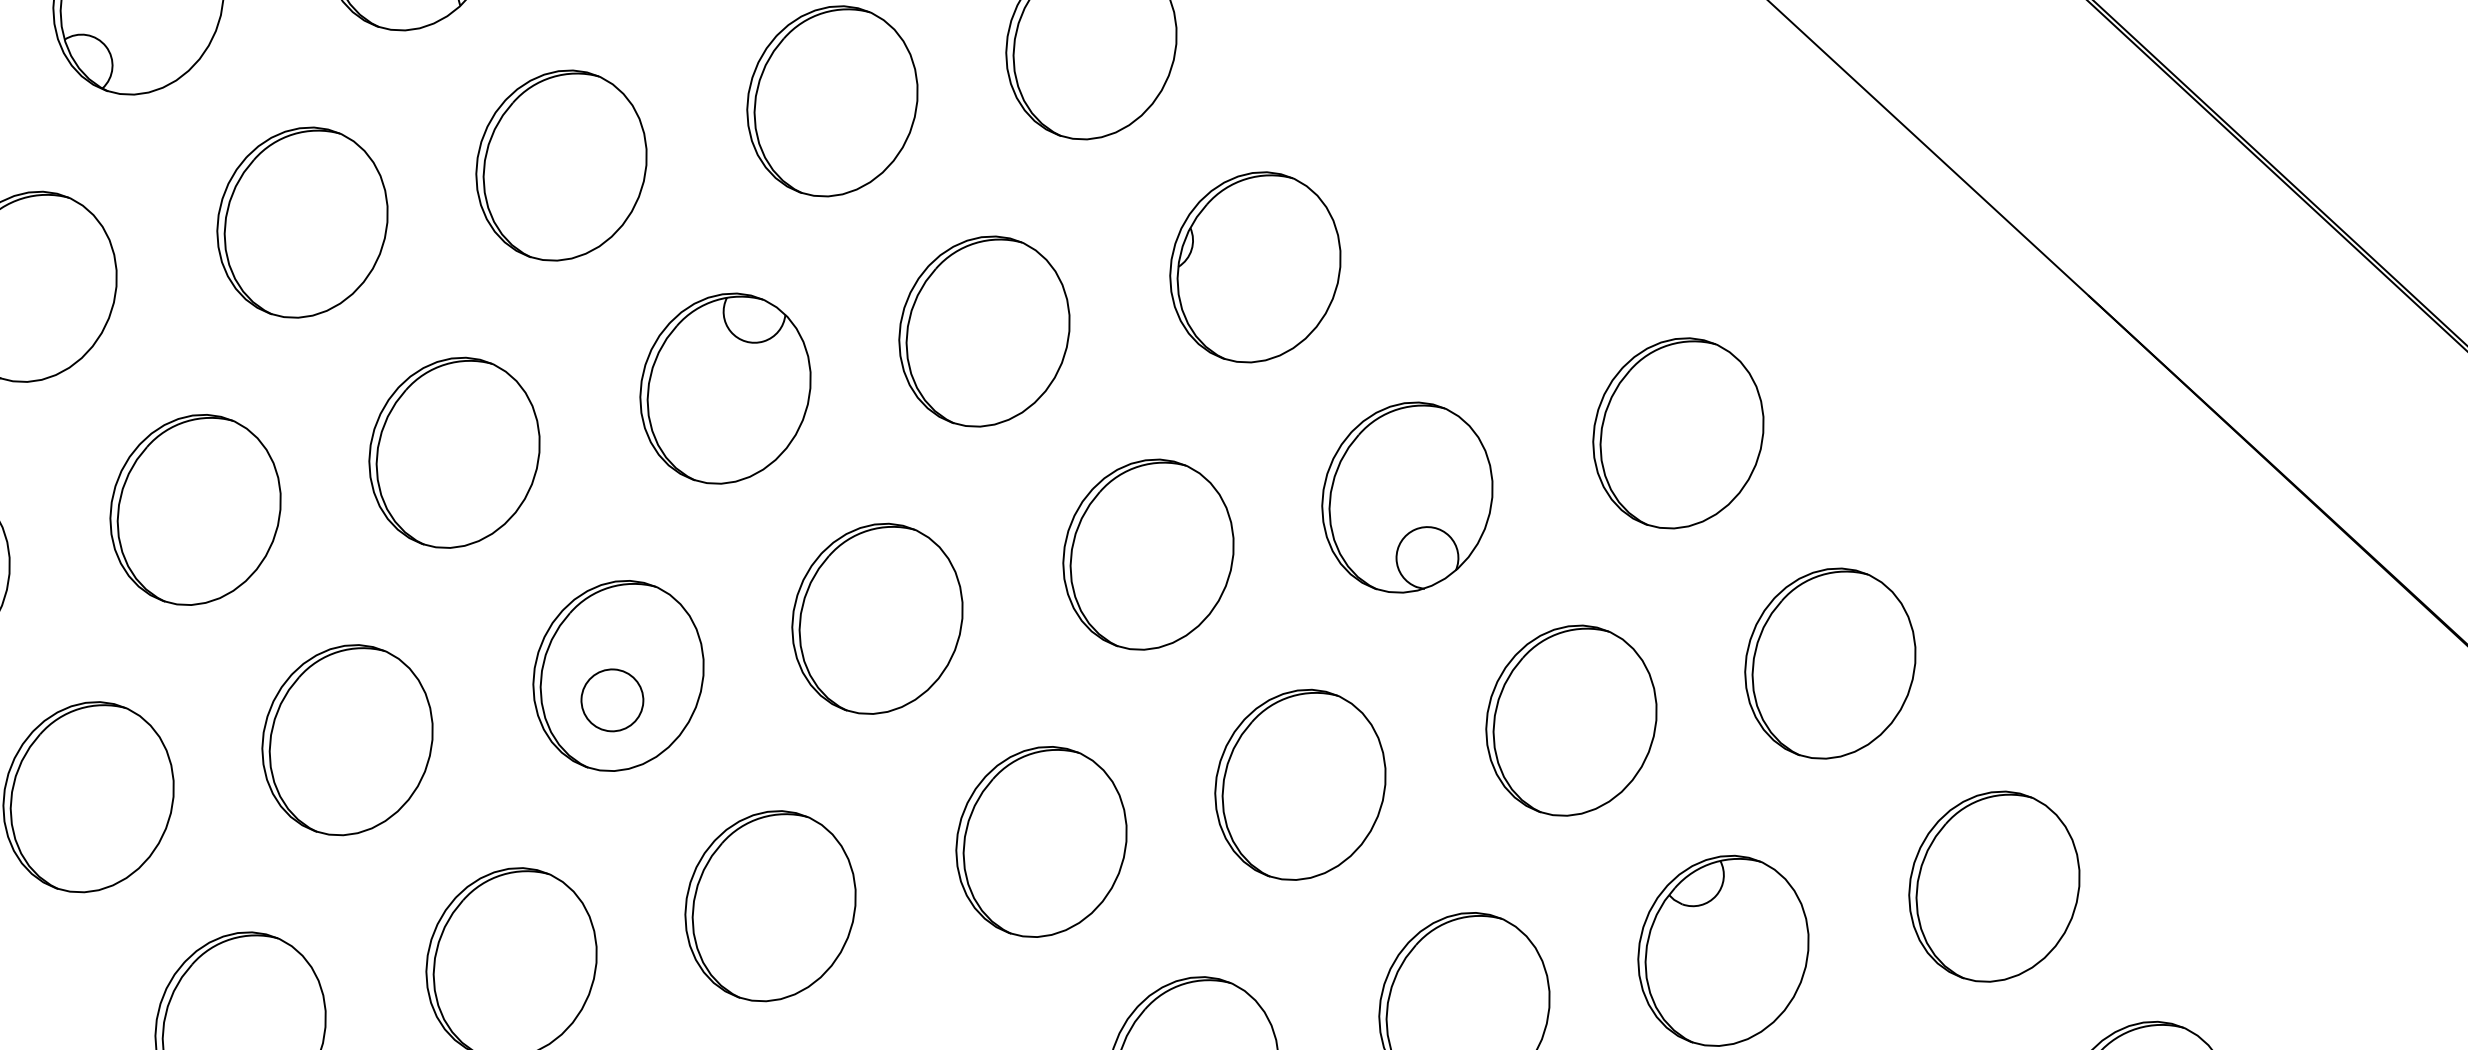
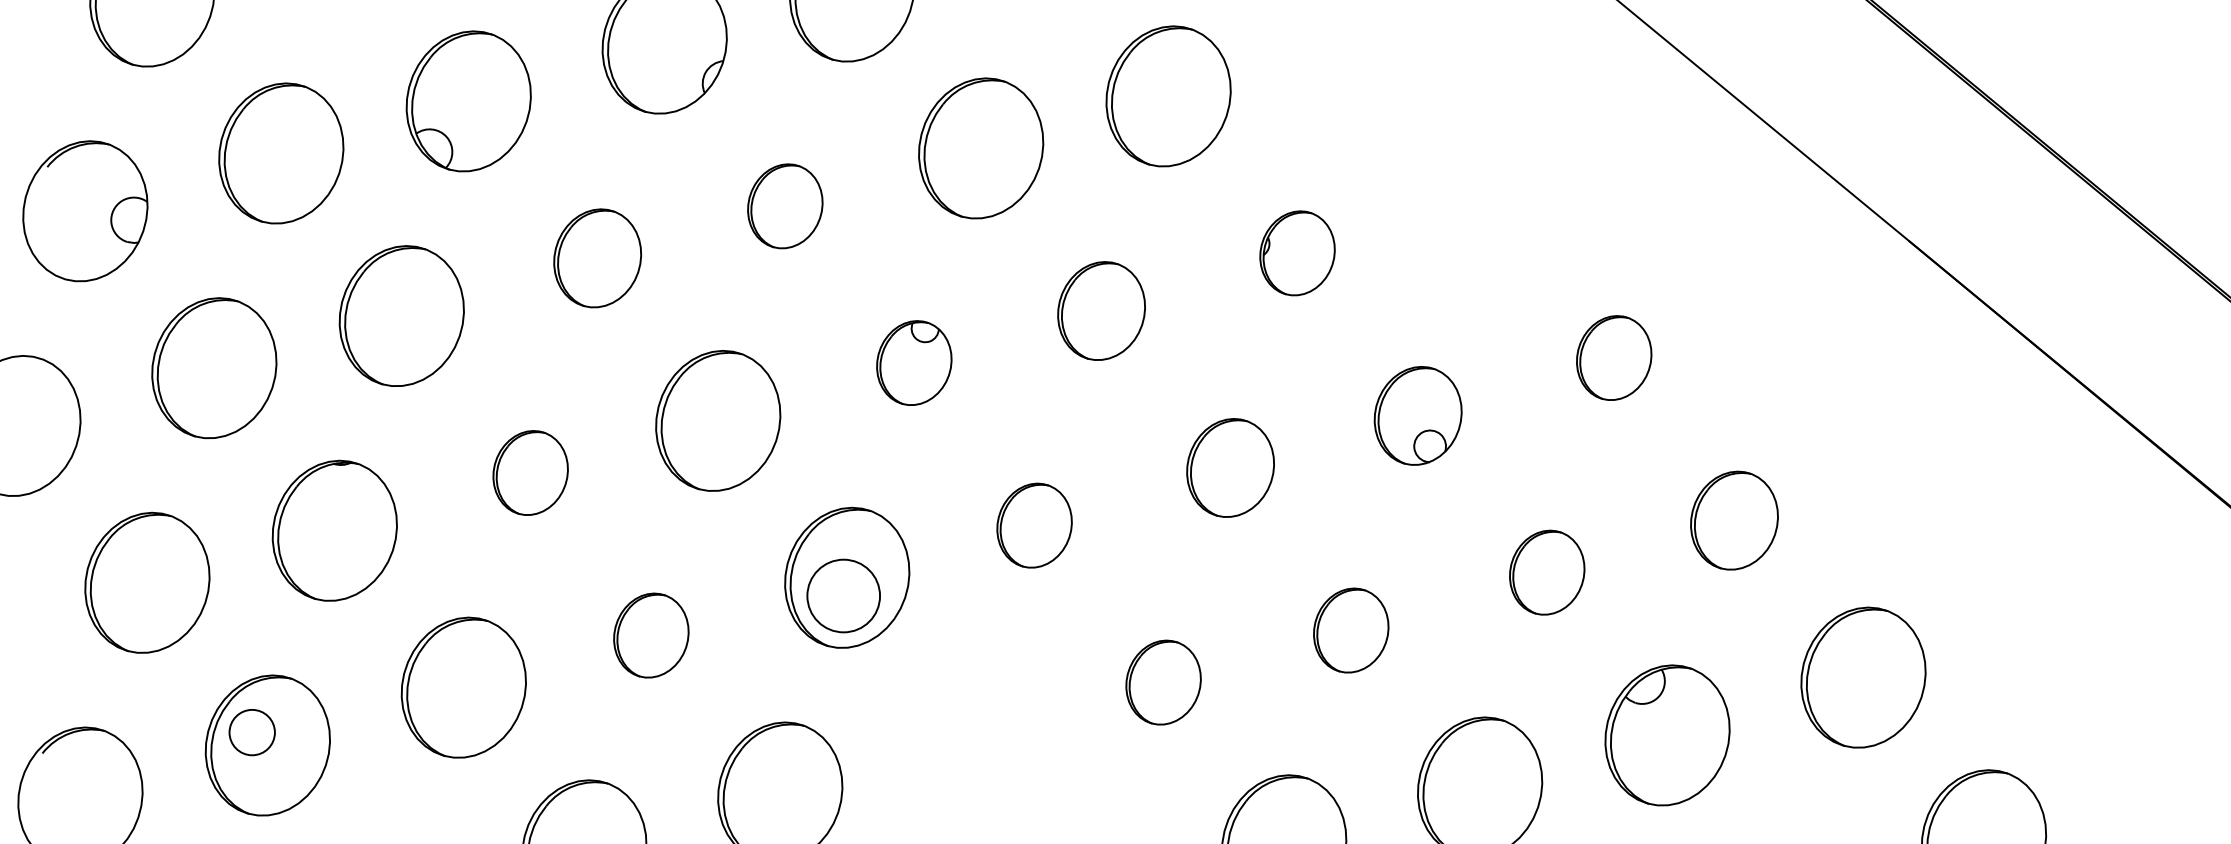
part: (561, 165) -> (785, 206), size x0.6
part: (302, 222) -> (597, 258), size x0.7
part: (1255, 267) -> (1297, 253), size x0.6
part: (984, 330) -> (1101, 310), size x0.7
part: (725, 387) -> (914, 362), size x0.6
part: (1679, 432) -> (1614, 357), size x0.6
part: (1408, 497) -> (1418, 415), size x0.7
part: (195, 509) -> (530, 472), size x0.6
part: (1148, 553) -> (1230, 467), size x0.7
part: (877, 618) -> (1034, 525), size x0.6
part: (1830, 663) -> (1734, 520), size x0.7
circle: (612, 699) -> (843, 595), size x1.6
part: (1572, 720) -> (1547, 572), size x0.6
part: (347, 739) -> (651, 635), size x0.6
part: (1301, 784) -> (1351, 630), size x0.6
part: (1041, 841) -> (1163, 682), size x0.6
part: (770, 906) -> (967, 740), removed

